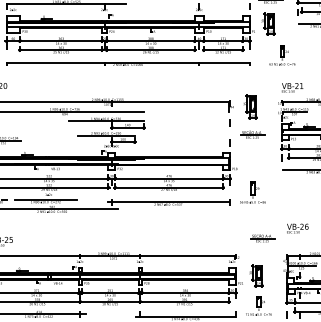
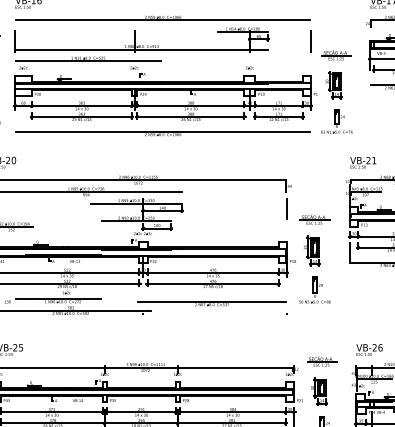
part: (282, 55) -> (336, 121), moved
part: (250, 106) -> (312, 250), moved
text: (297, 228) -> (369, 349), moved
part: (263, 238) -> (322, 361), moved

